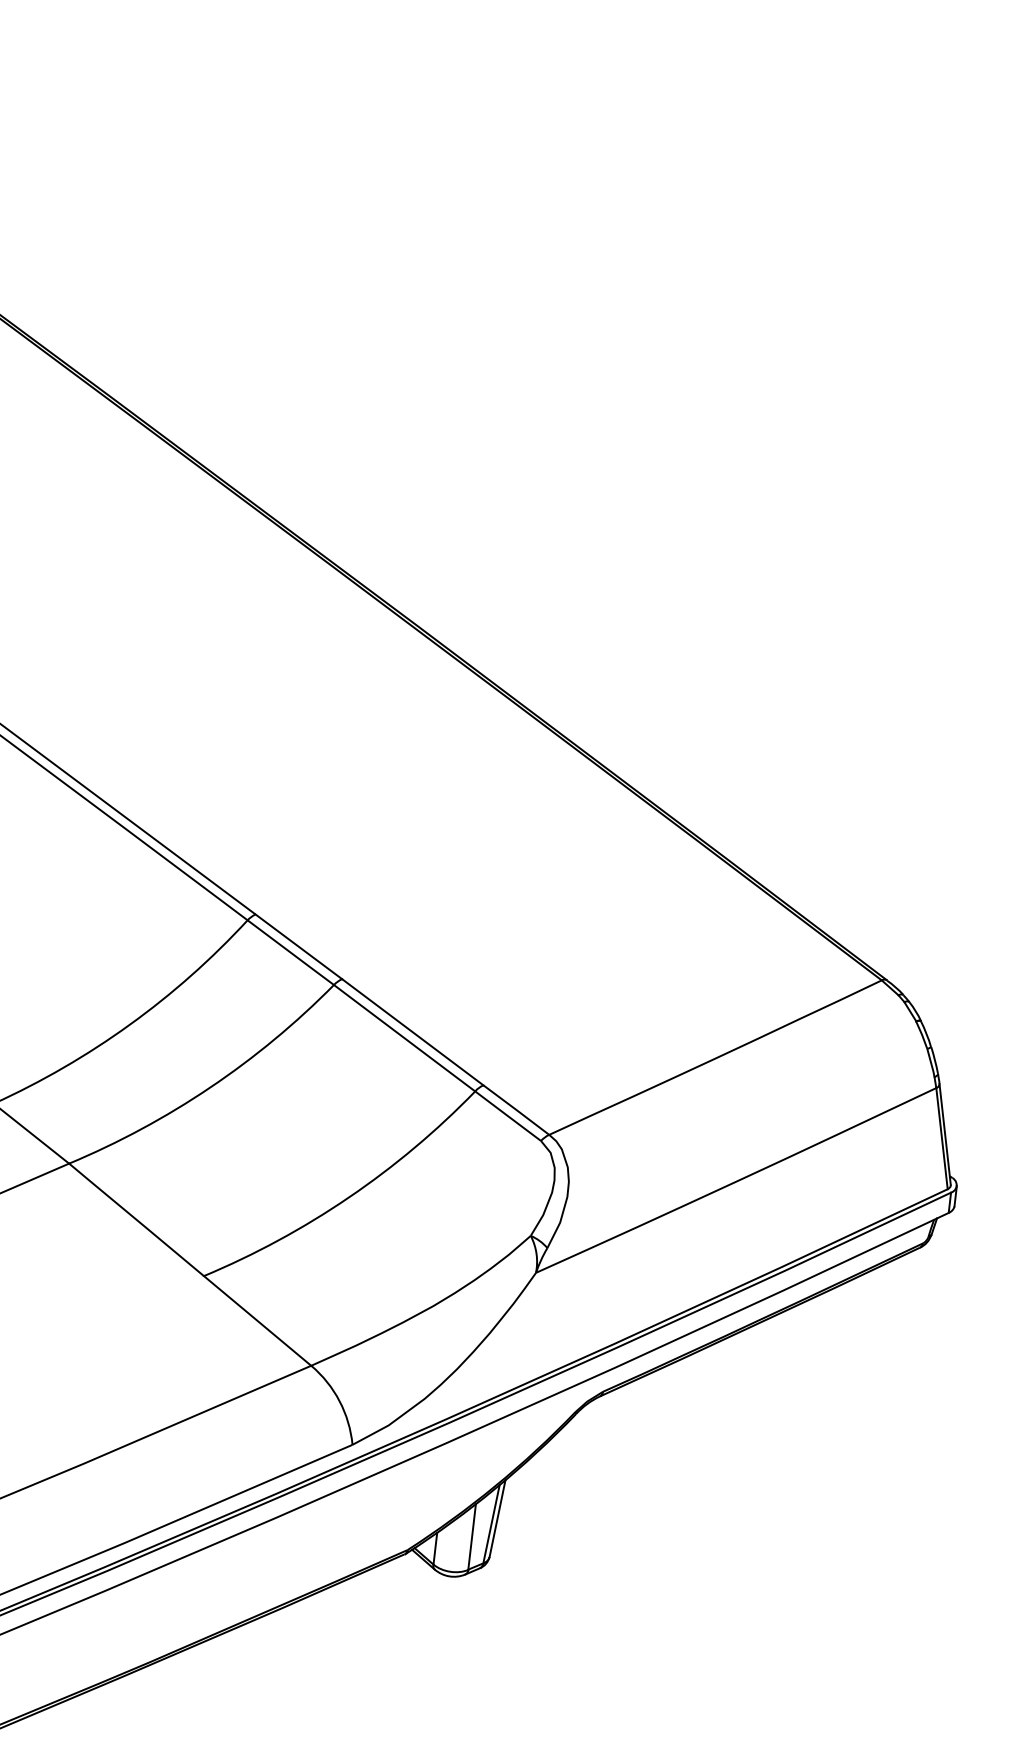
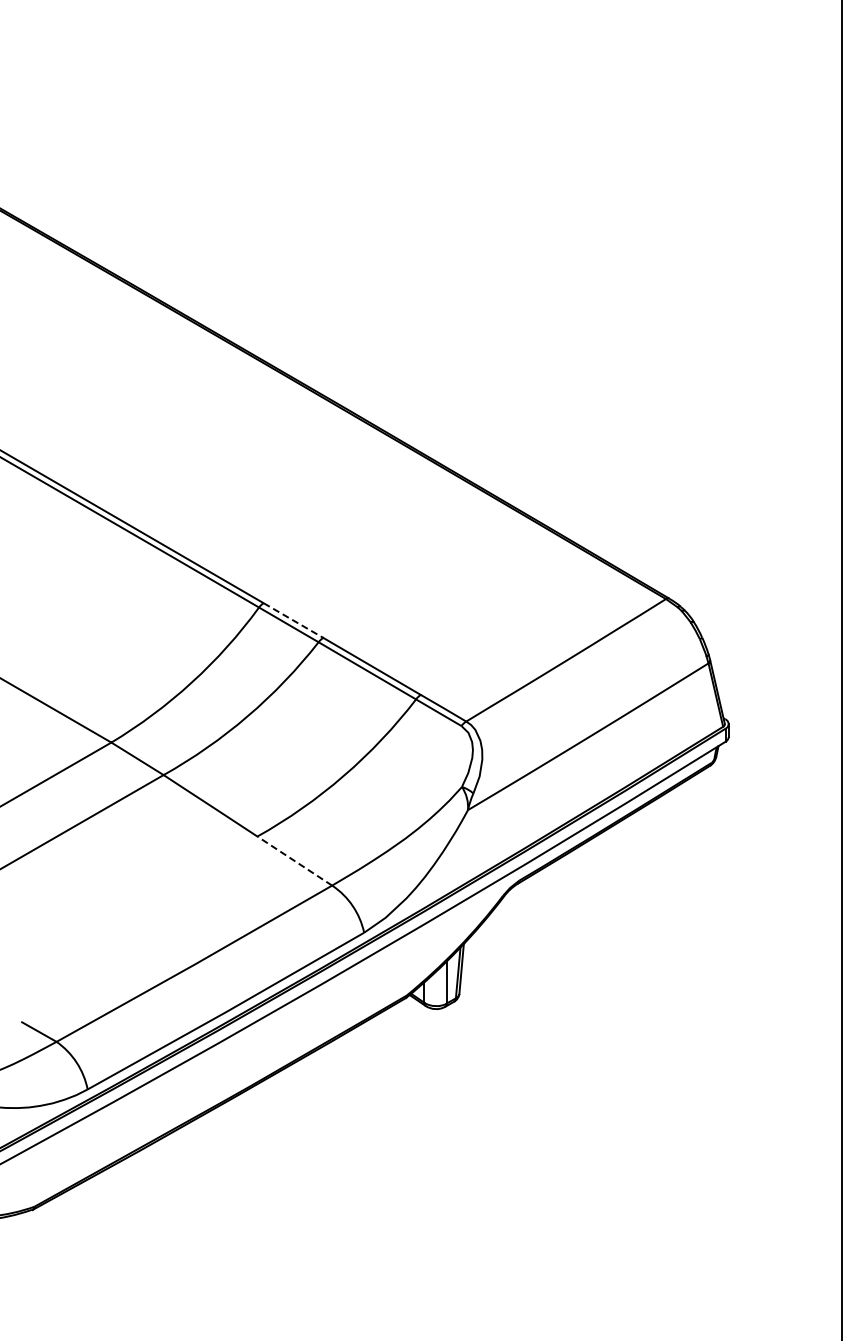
line: (298, 946) -> (293, 620), solid -> dashed
line: (257, 1321) -> (294, 861), solid -> dashed

